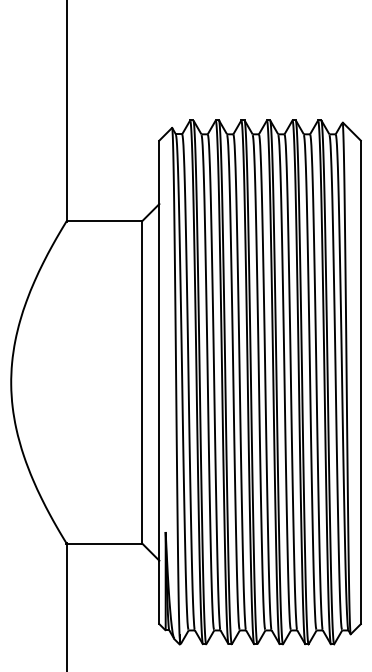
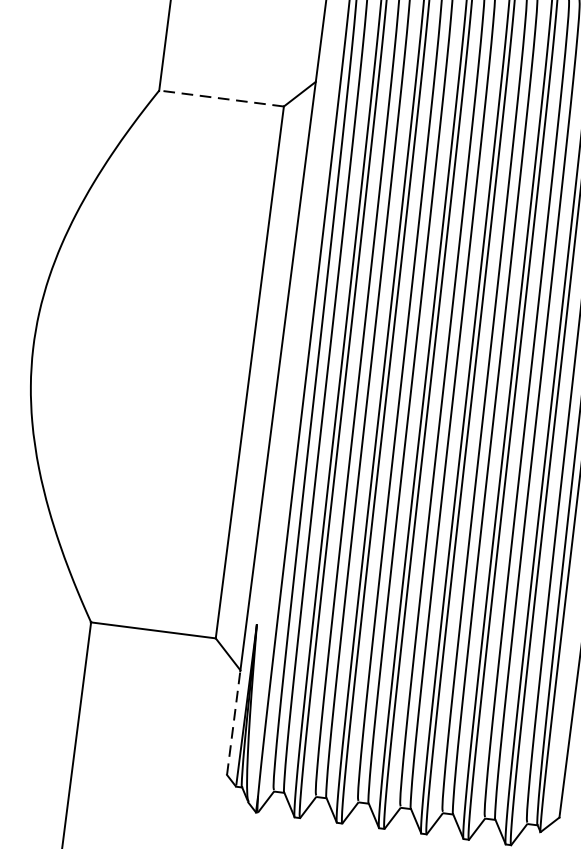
line: (104, 221) -> (221, 99), solid -> dashed
line: (159, 592) -> (233, 722), solid -> dashed

